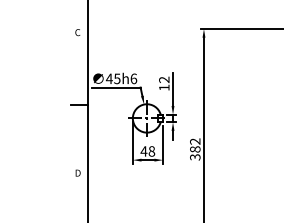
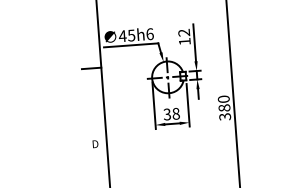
text: (195, 141) -> (224, 99), 382 -> 380
text: (143, 151) -> (166, 114), 48 -> 38

